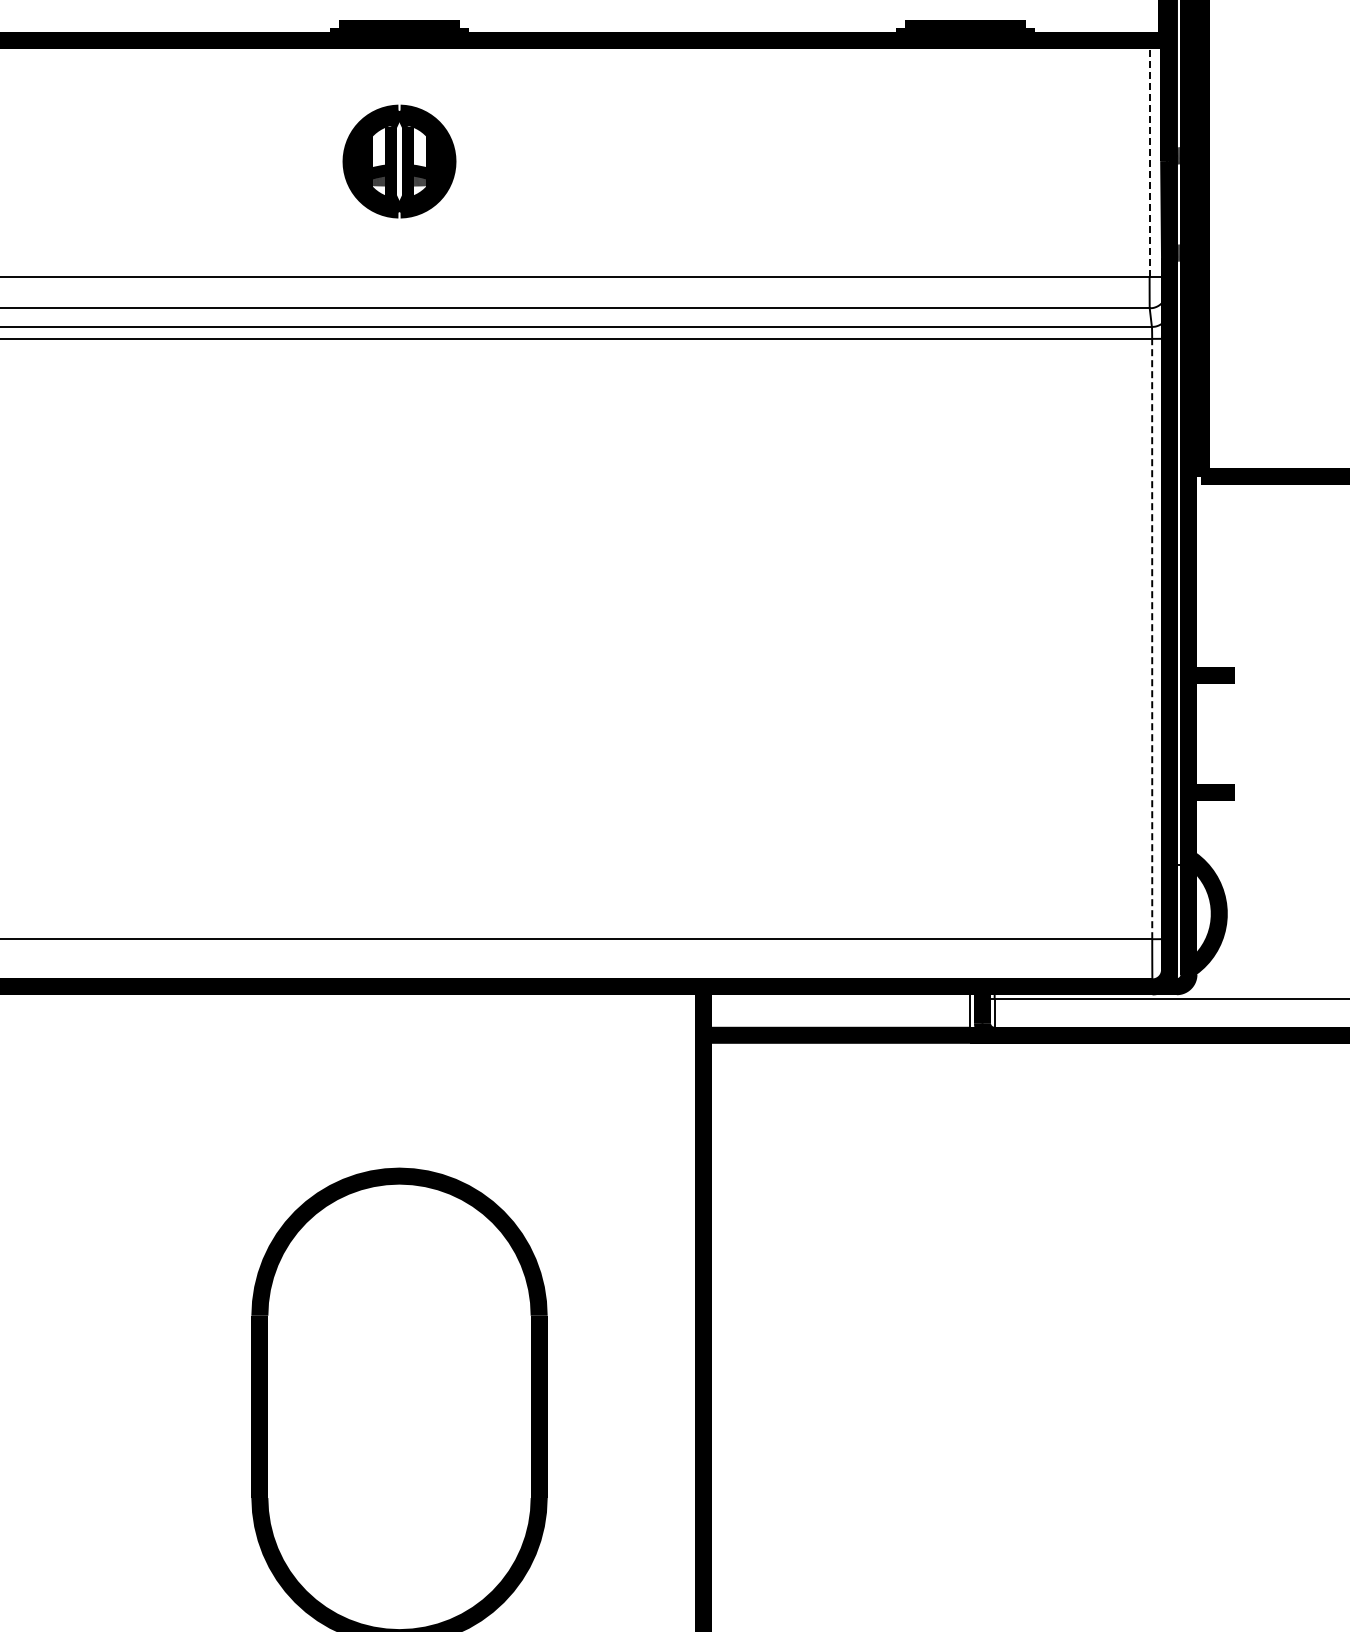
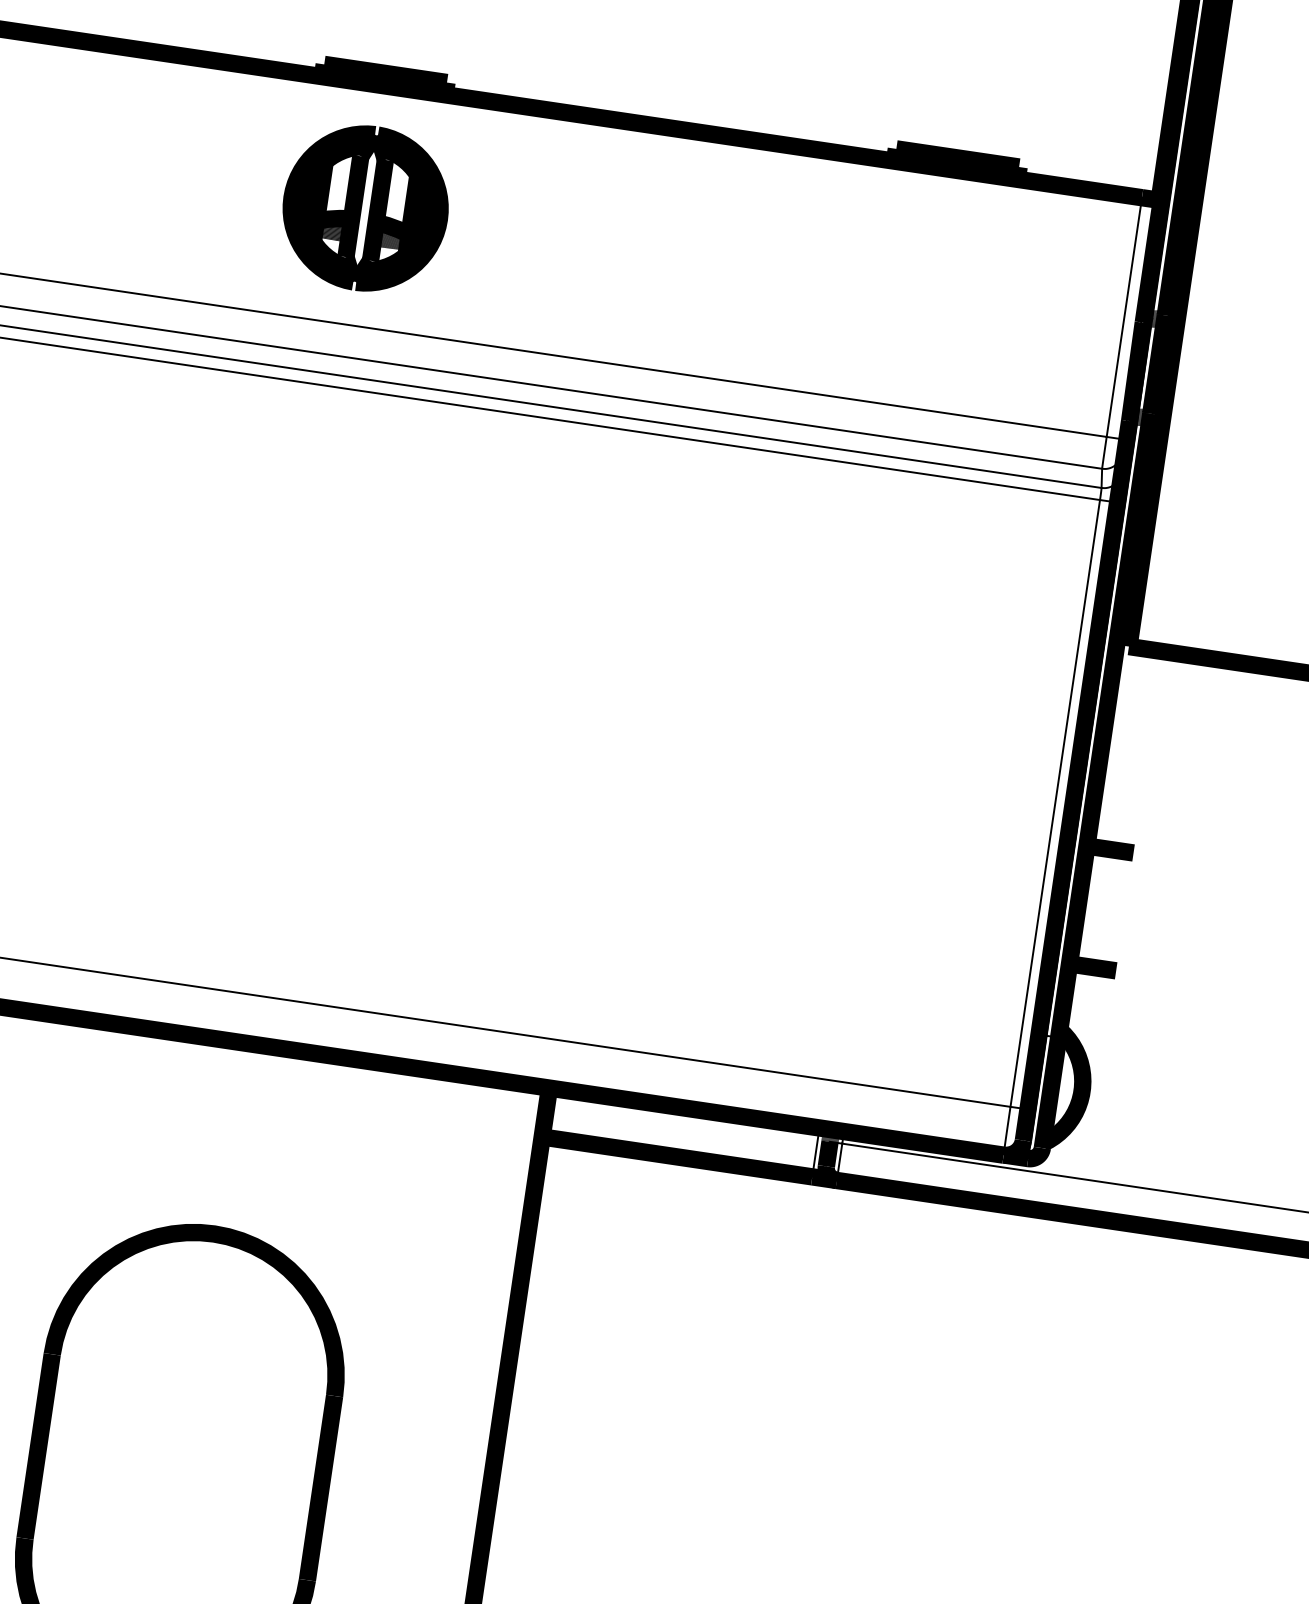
line: (1149, 158) -> (1124, 317), dashed -> solid
part: (399, 161) -> (365, 208), size x1.43
line: (1152, 638) -> (1055, 802), dashed -> solid

